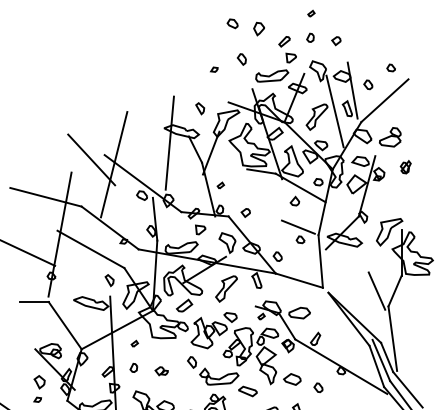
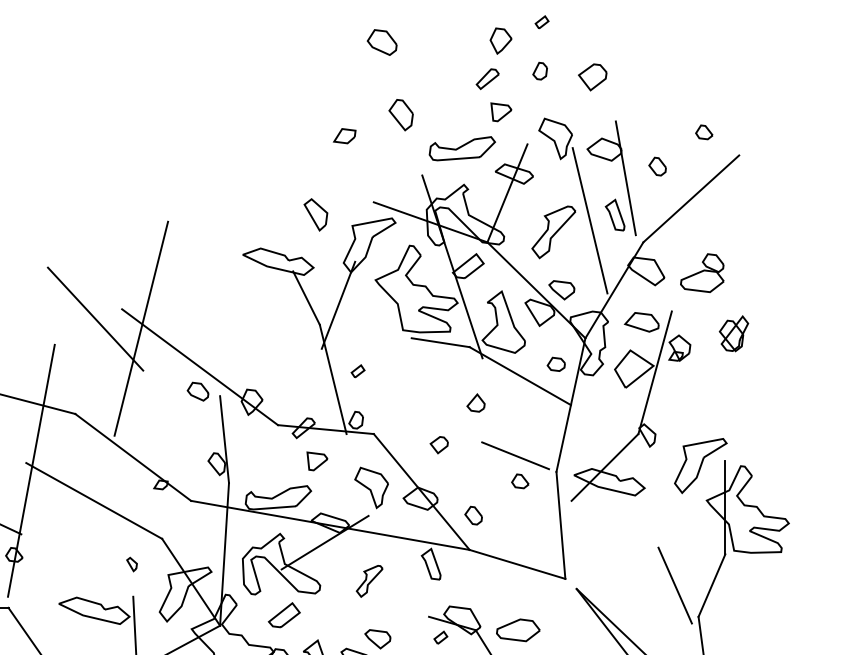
part: (232, 23) -> (381, 42), size x1.4
part: (258, 28) -> (499, 39), moved
part: (336, 41) -> (592, 78), size x1.6
part: (241, 59) -> (400, 115), size x1.4
part: (214, 69) -> (345, 135), size x1.6
part: (200, 108) -> (316, 214), size x1.4
line: (169, 142) -> (253, 283), removed
part: (405, 167) -> (733, 334), size x1.4
part: (294, 200) -> (475, 401), moved
part: (245, 212) -> (438, 444), moved
part: (109, 280) -> (131, 564), size x0.6
part: (226, 288) -> (369, 580), size x0.6

